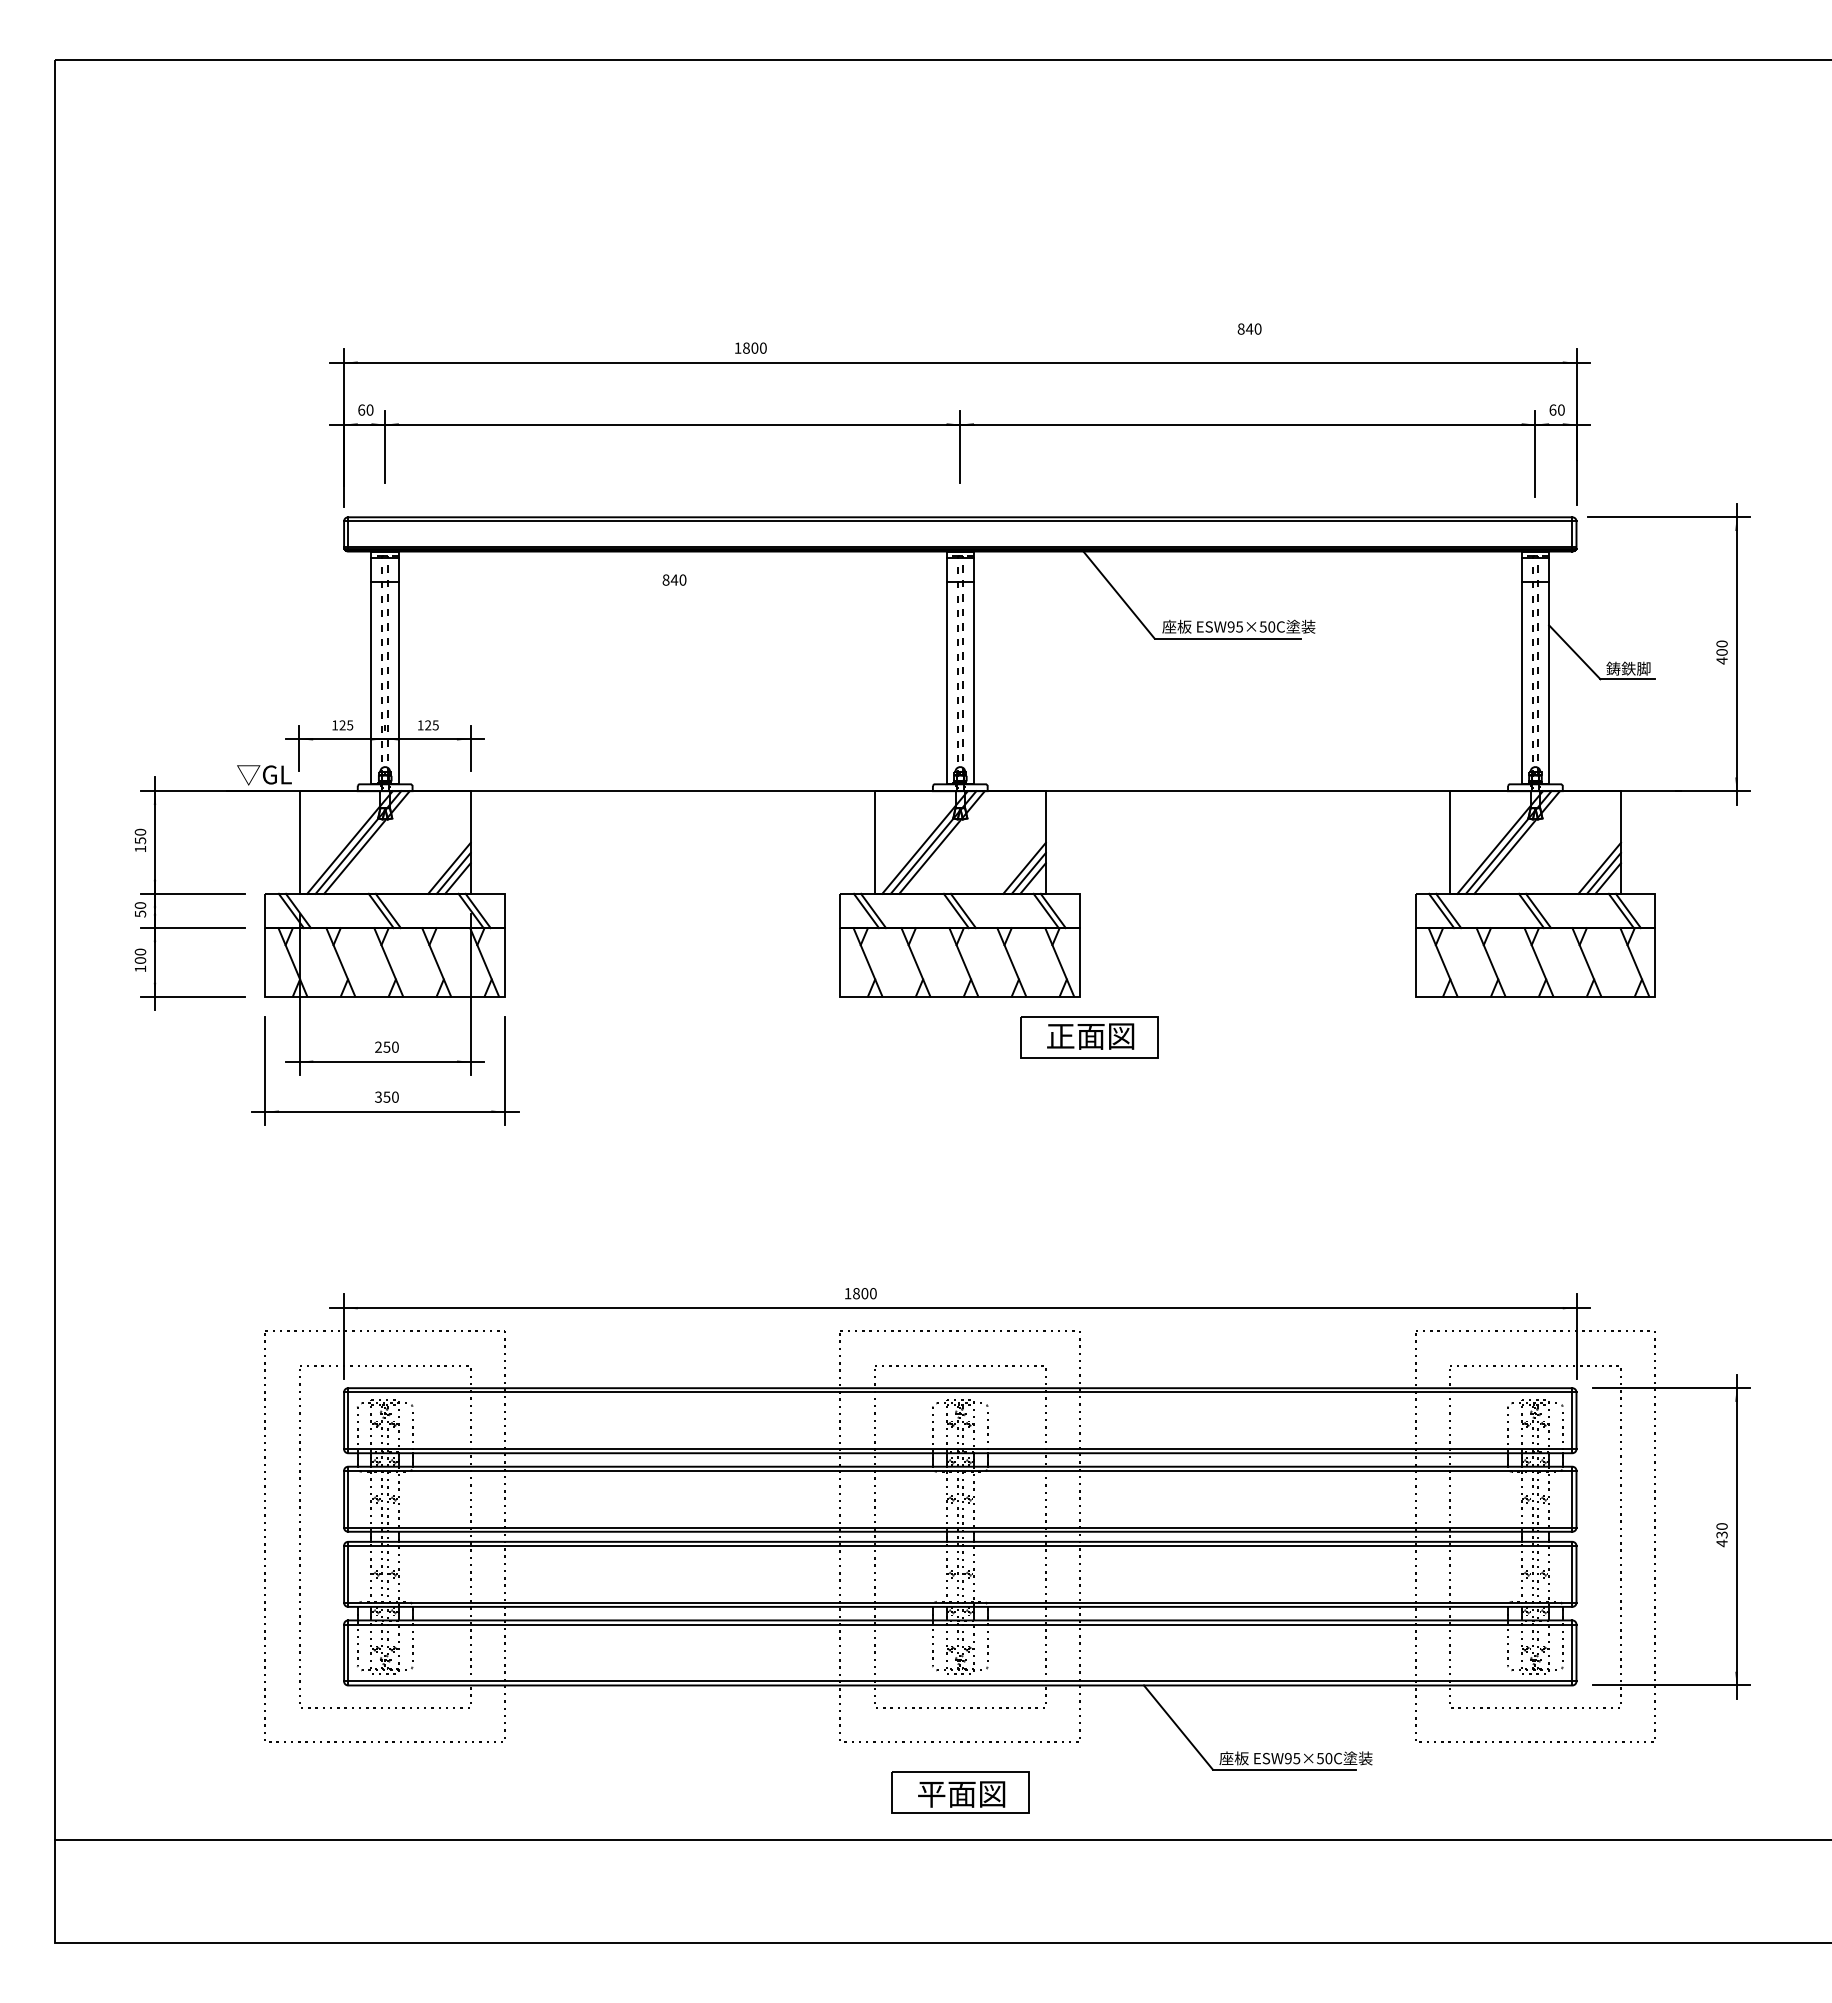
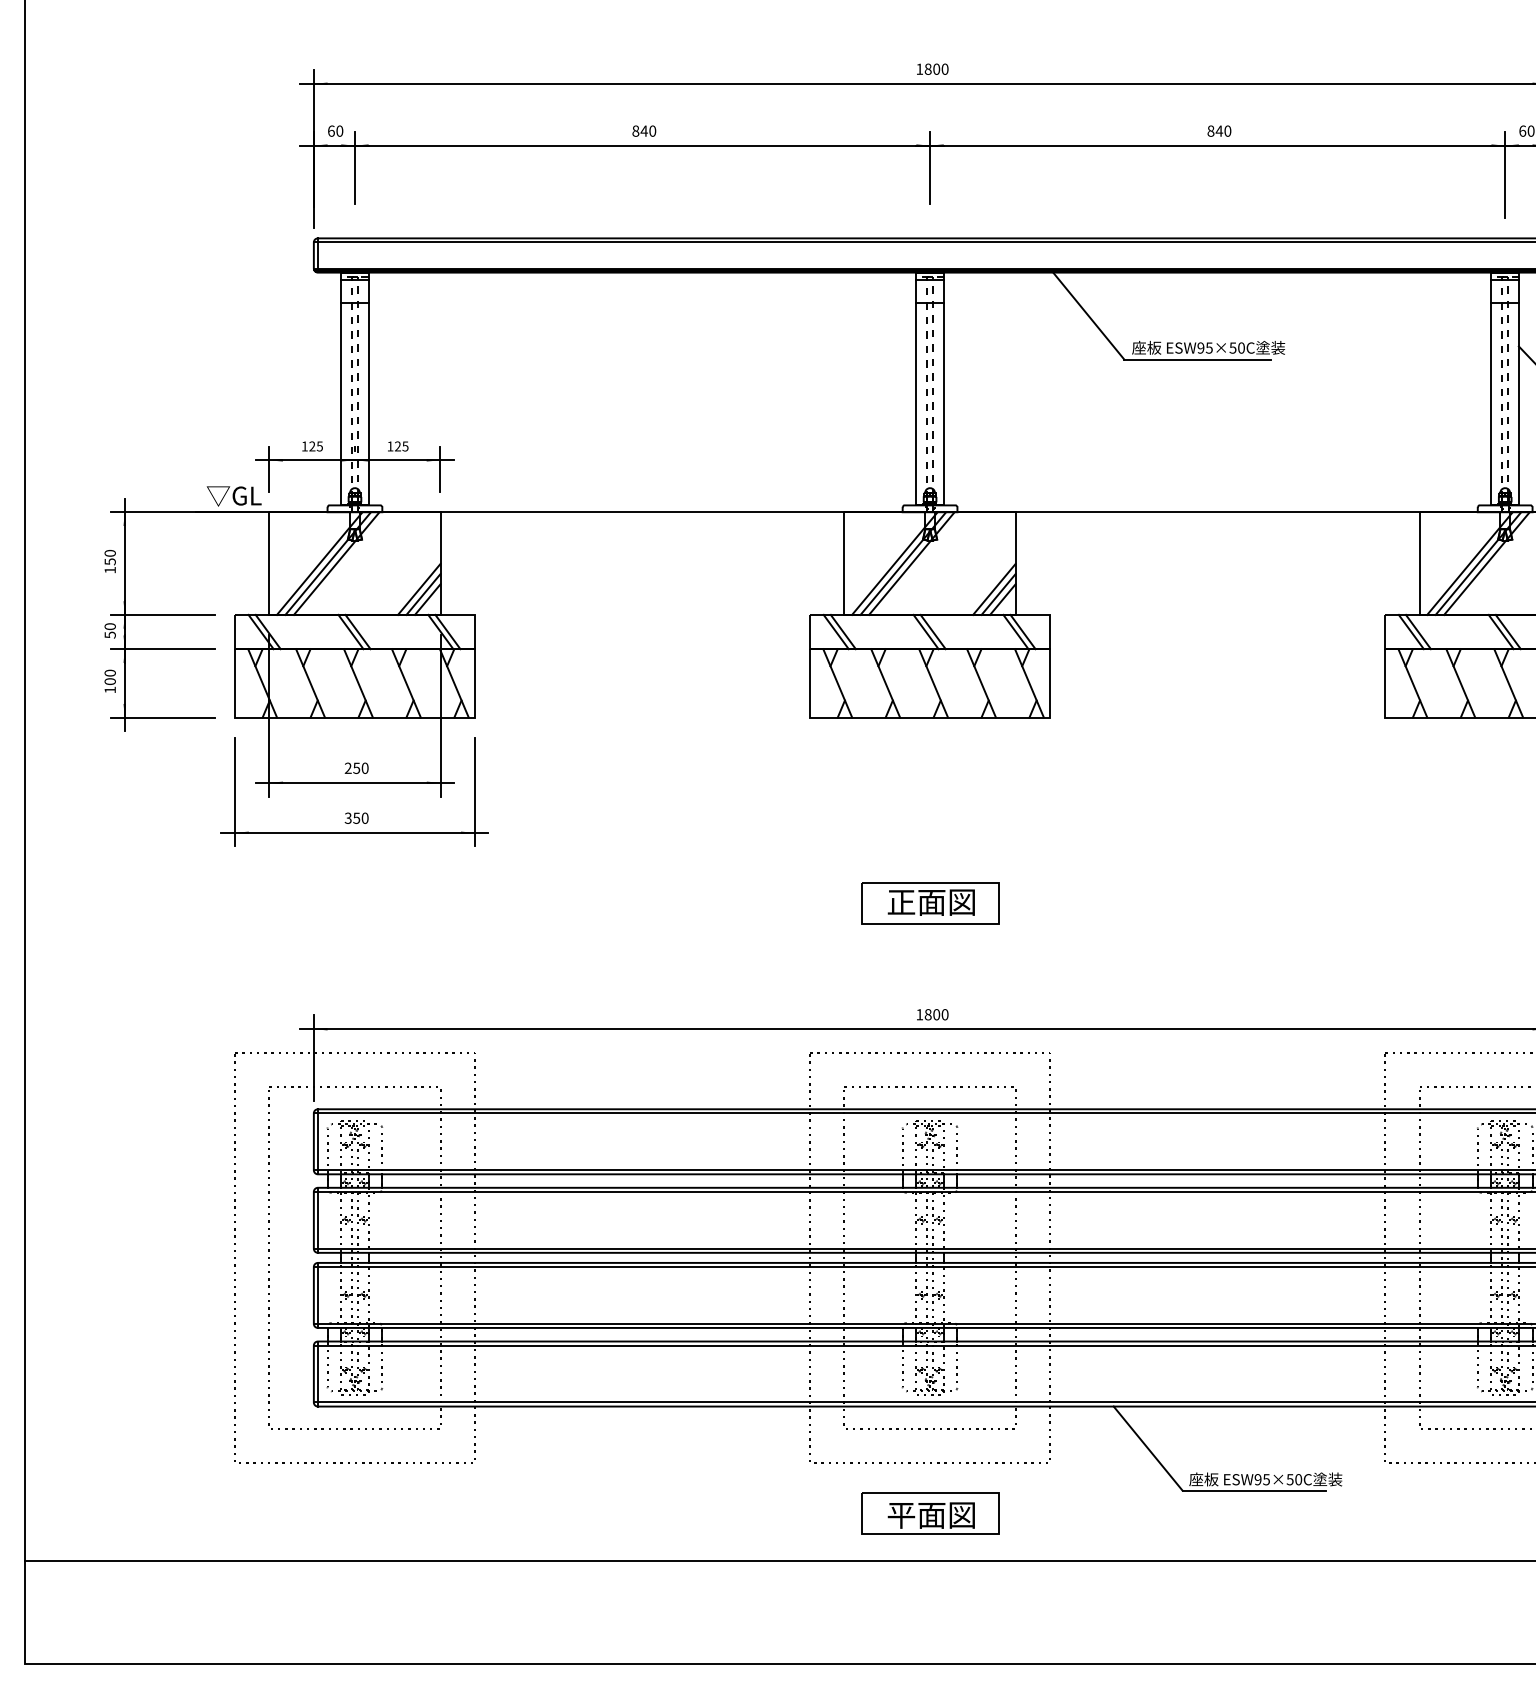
text: (1249, 328) -> (1219, 130), moved
text: (750, 347) -> (932, 68), moved
text: (674, 579) -> (644, 130), moved
part: (1089, 1037) -> (930, 903), moved
text: (860, 1293) -> (932, 1014), moved

